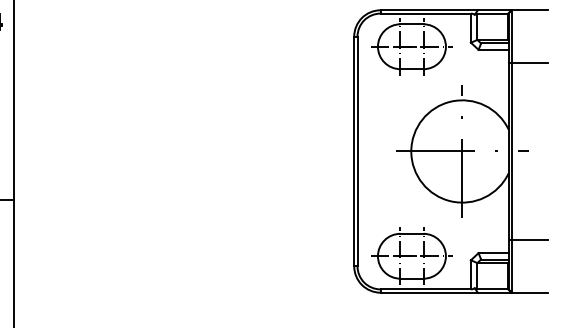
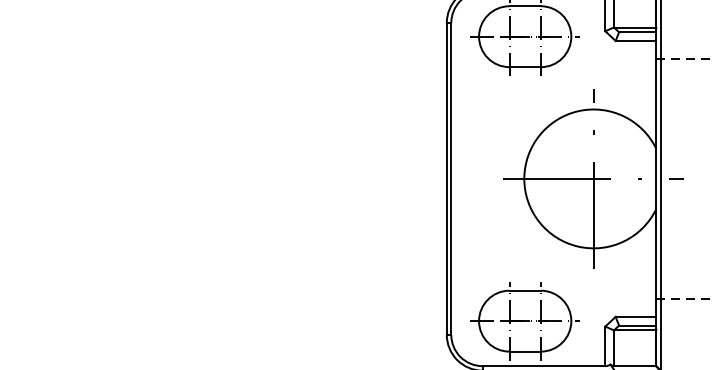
line: (529, 63) -> (684, 59), solid -> dashed
line: (529, 239) -> (684, 298), solid -> dashed

